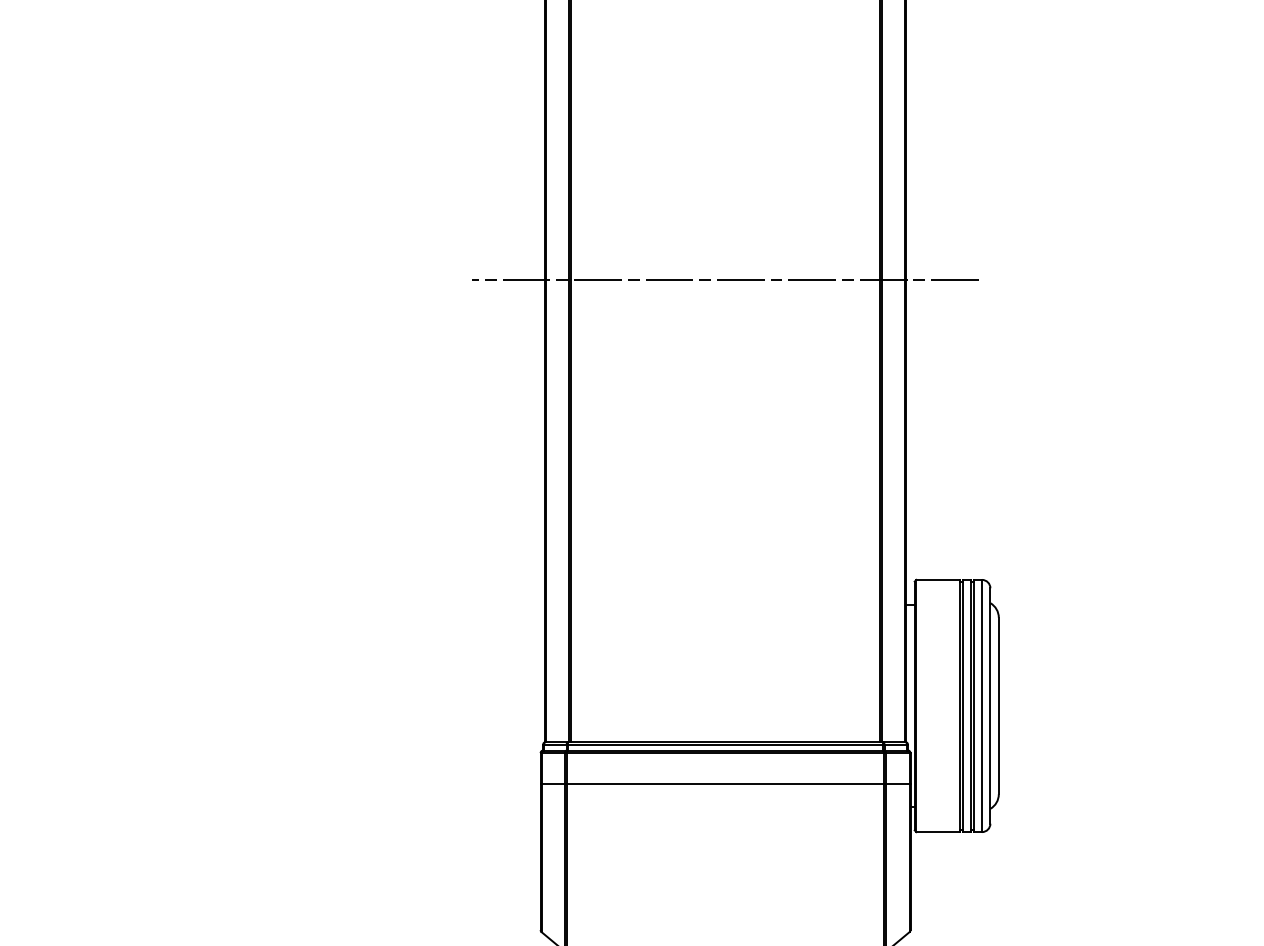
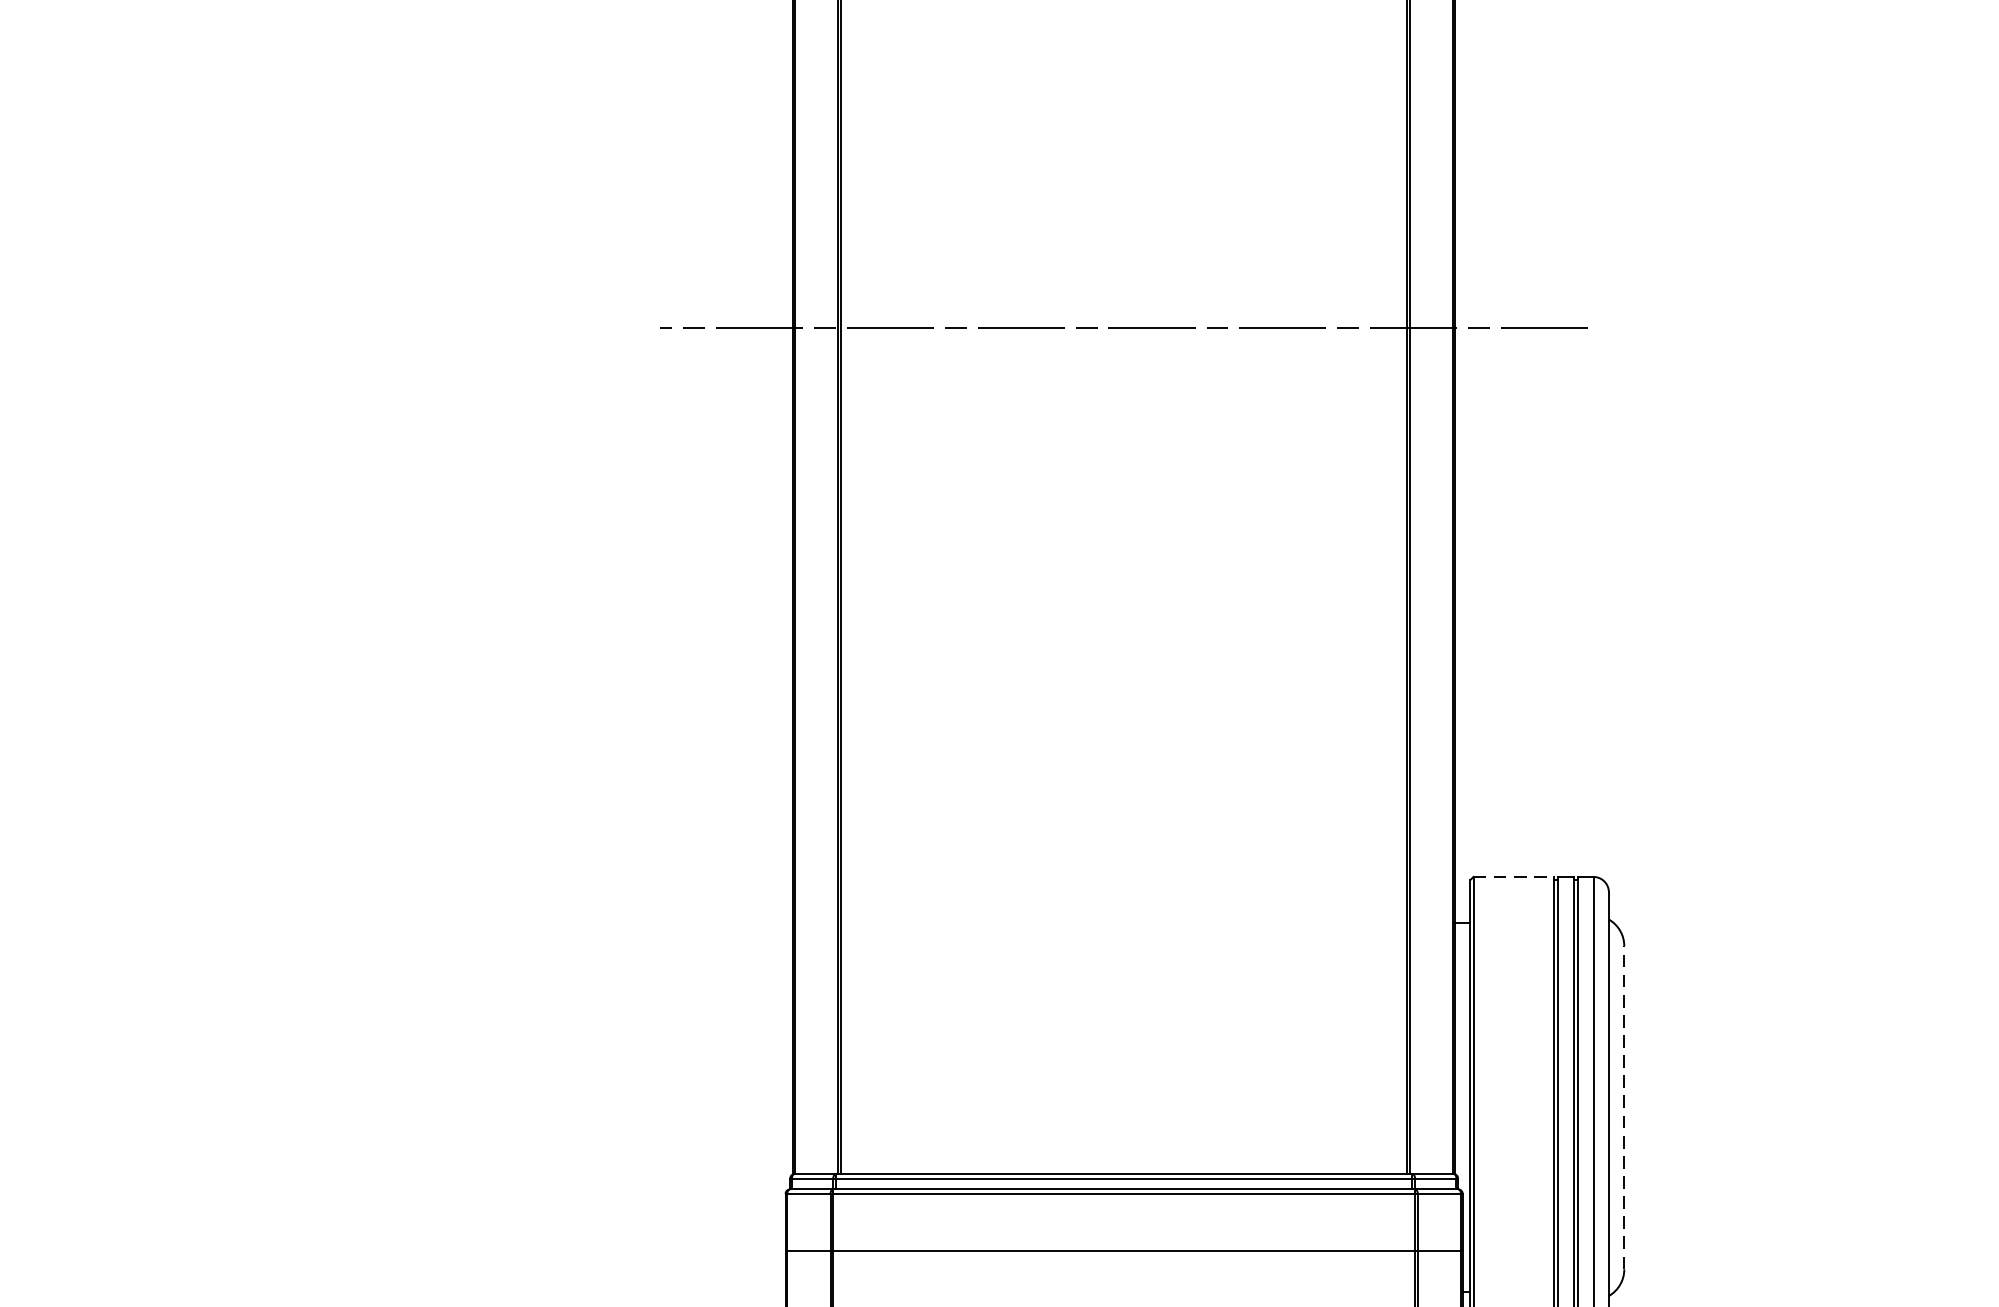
line: (938, 579) -> (1513, 876), solid -> dashed
line: (998, 705) -> (1623, 1106), solid -> dashed

